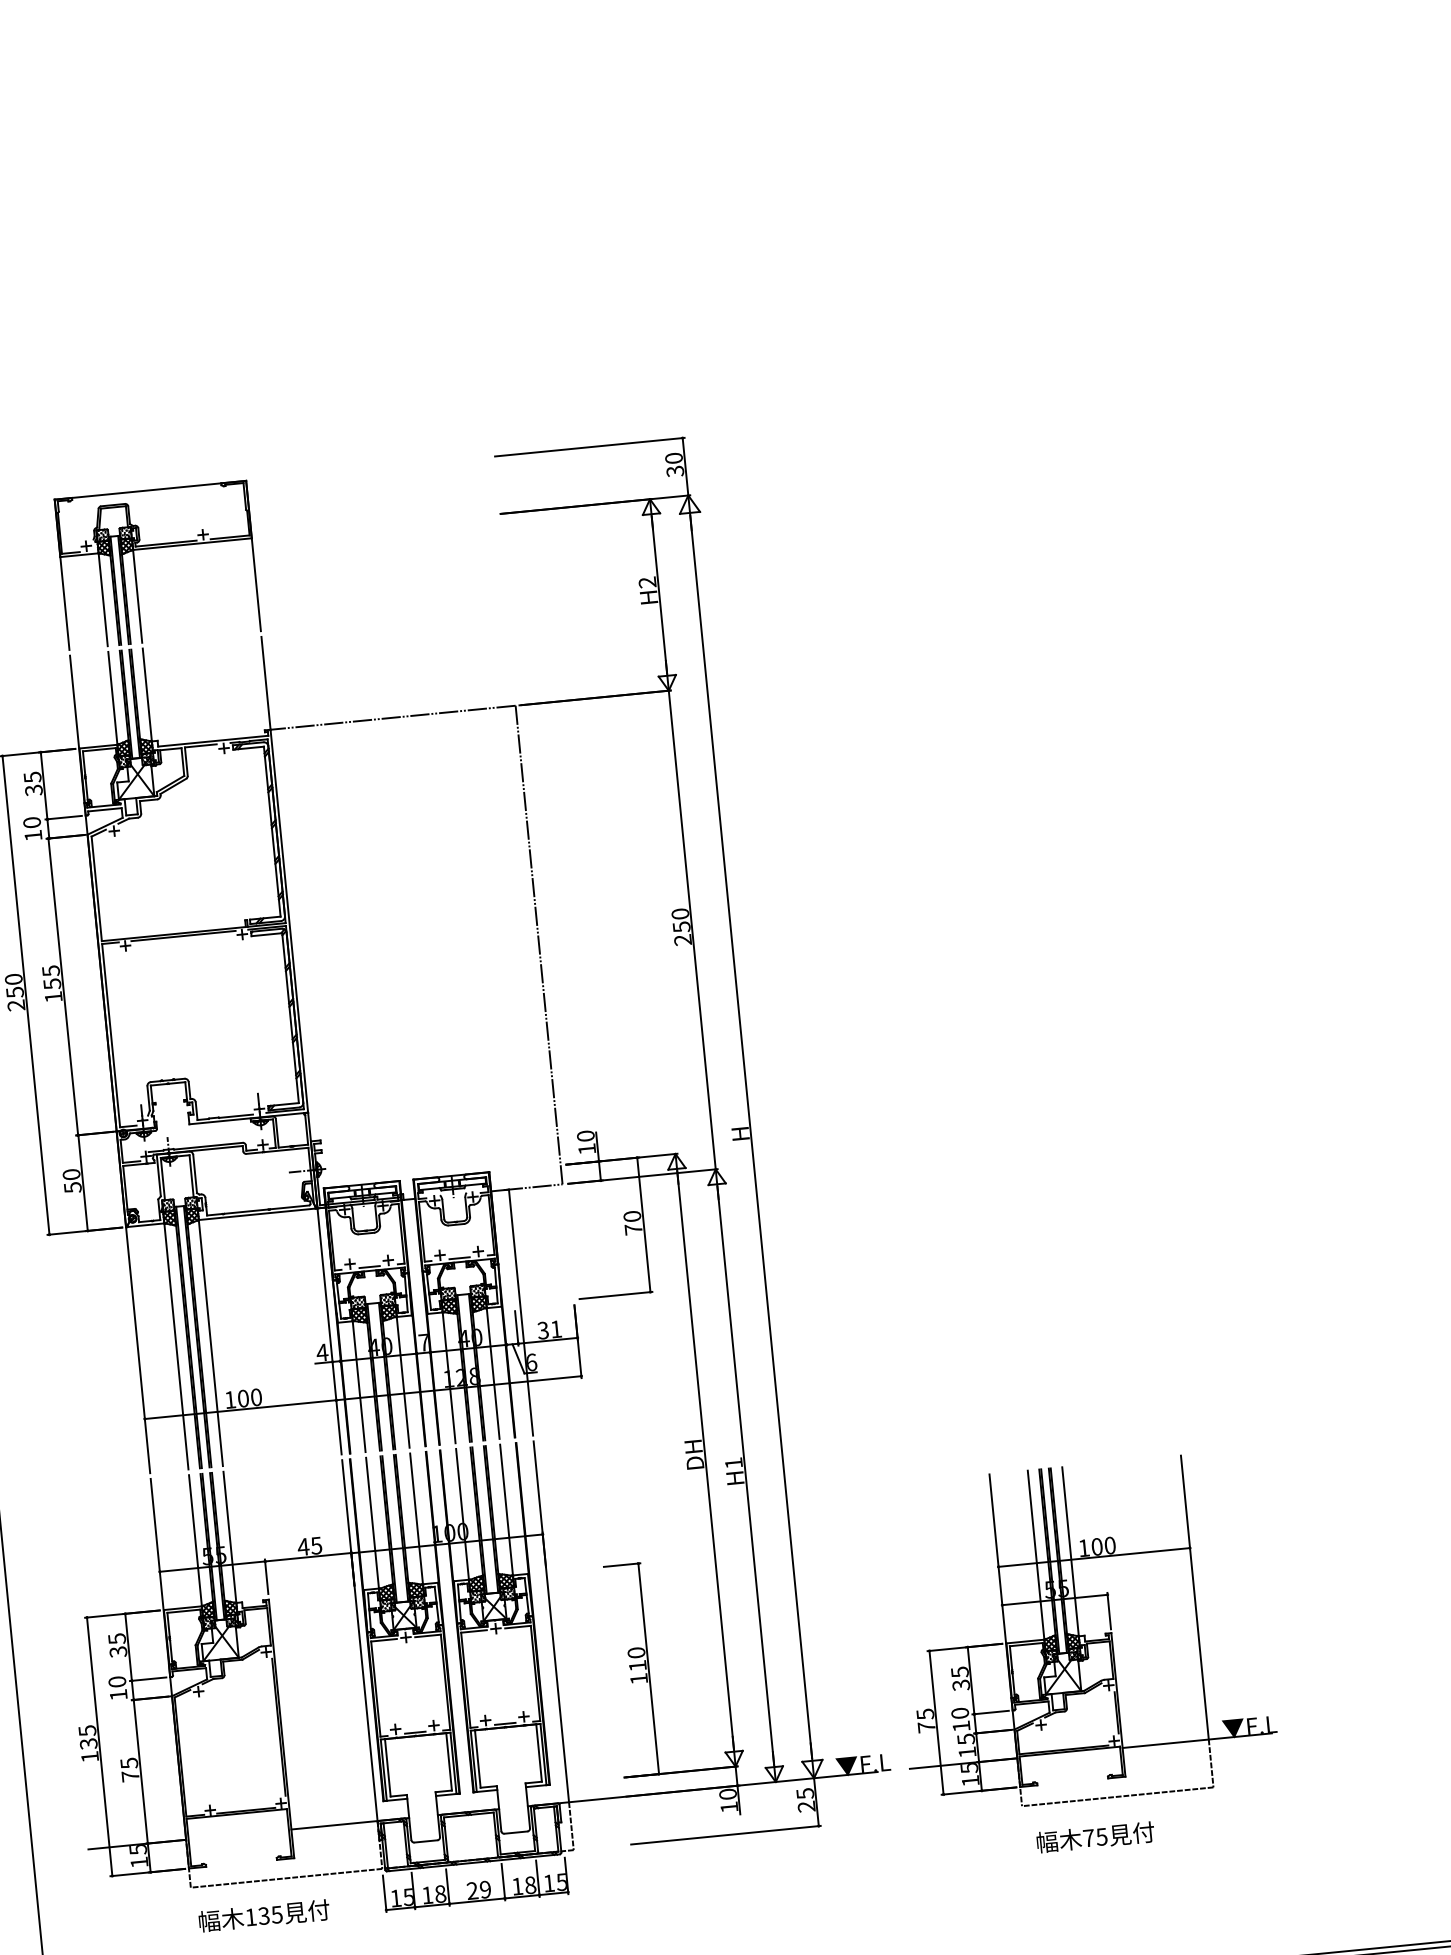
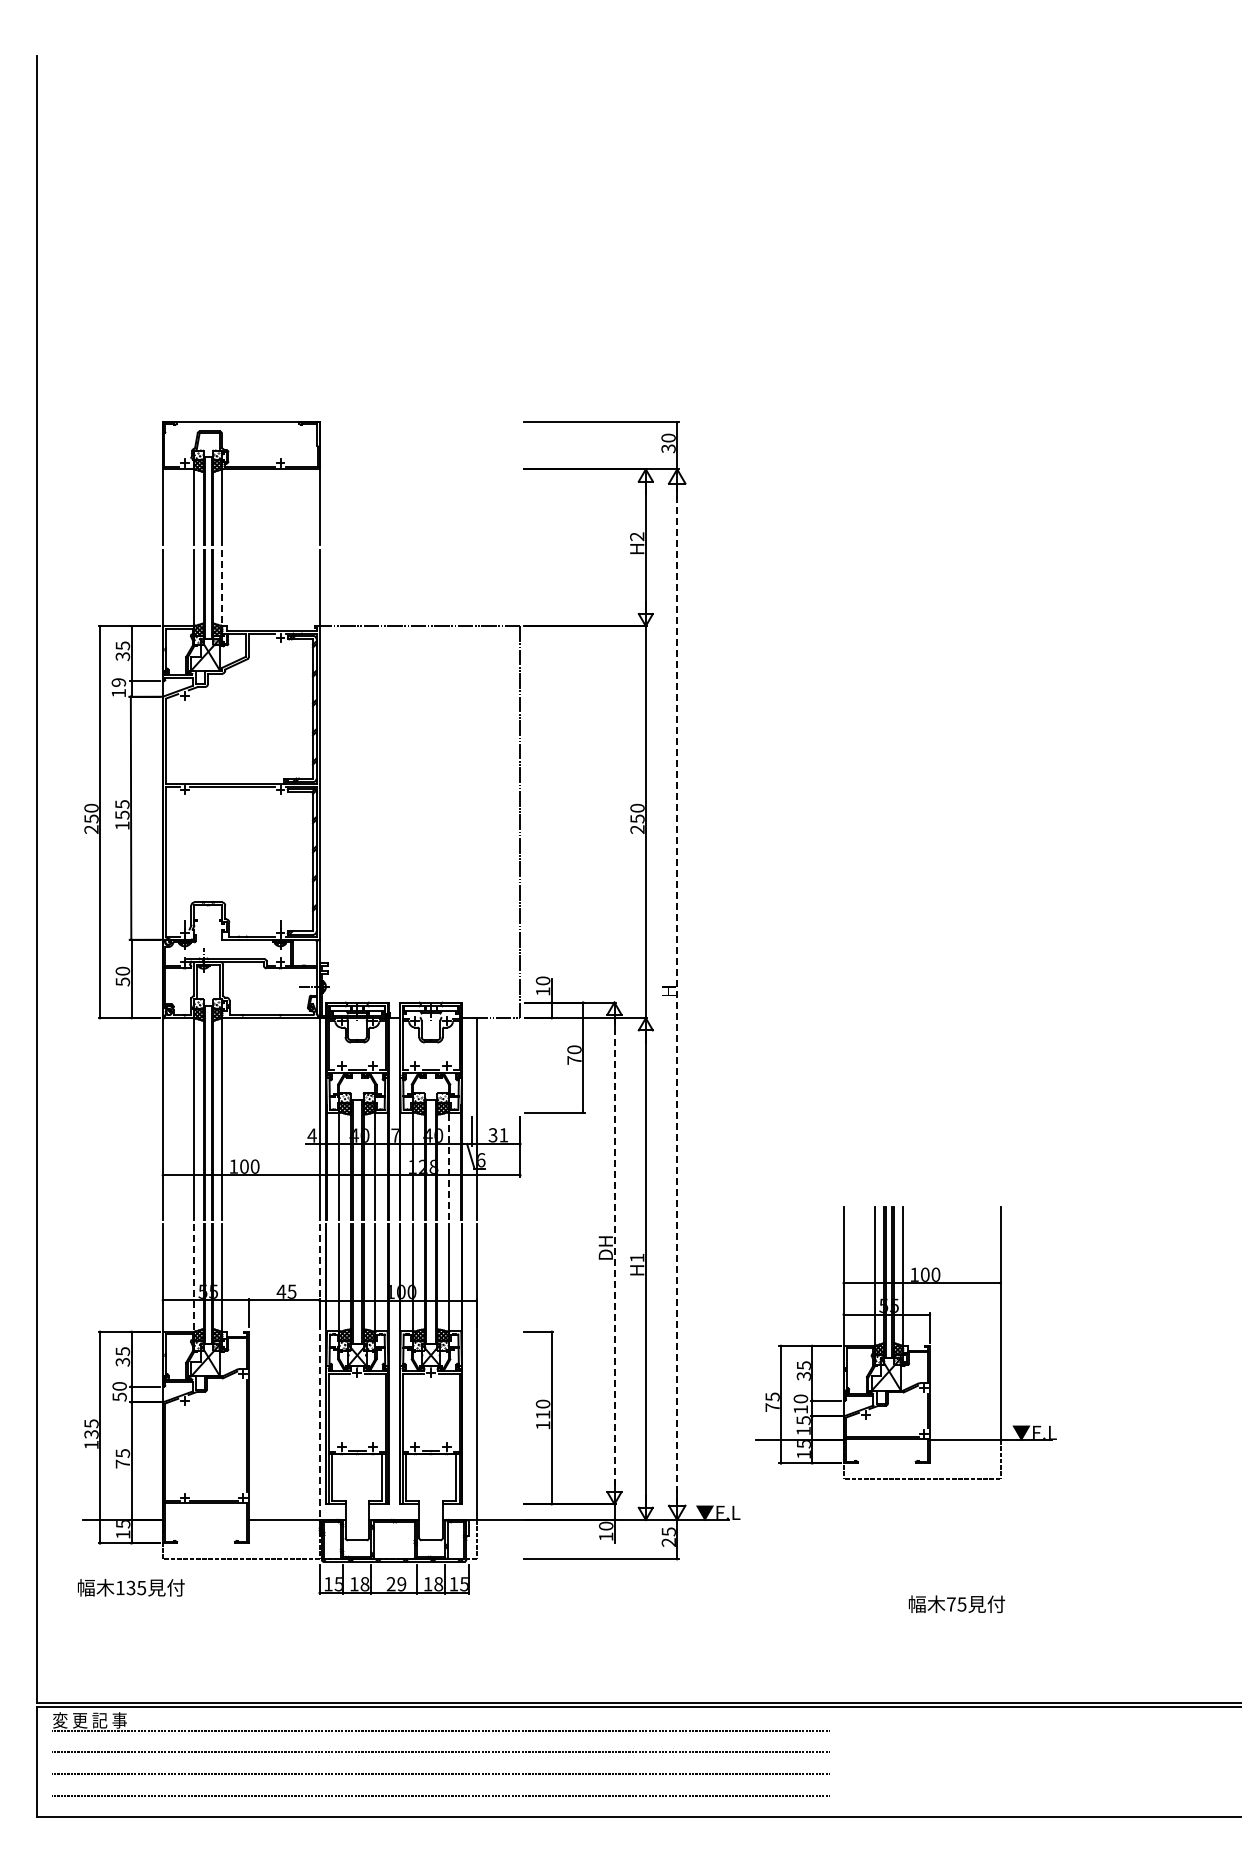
line: (147, 695) -> (222, 588), solid -> dashed
text: (31, 822) -> (118, 682), 10 -> 19
line: (751, 1136) -> (677, 994), solid -> dashed
line: (493, 1372) -> (449, 1165), solid -> dashed
line: (705, 1460) -> (614, 1253), solid -> dashed
line: (195, 1541) -> (194, 1278), solid -> dashed
part: (1081, 1631) -> (905, 1342), moved
line: (359, 1641) -> (319, 1372), solid -> dashed
text: (118, 1694) -> (119, 1396), 10 -> 50
text: (1095, 1837) -> (956, 1604), moved
text: (264, 1915) -> (131, 1587), moved

